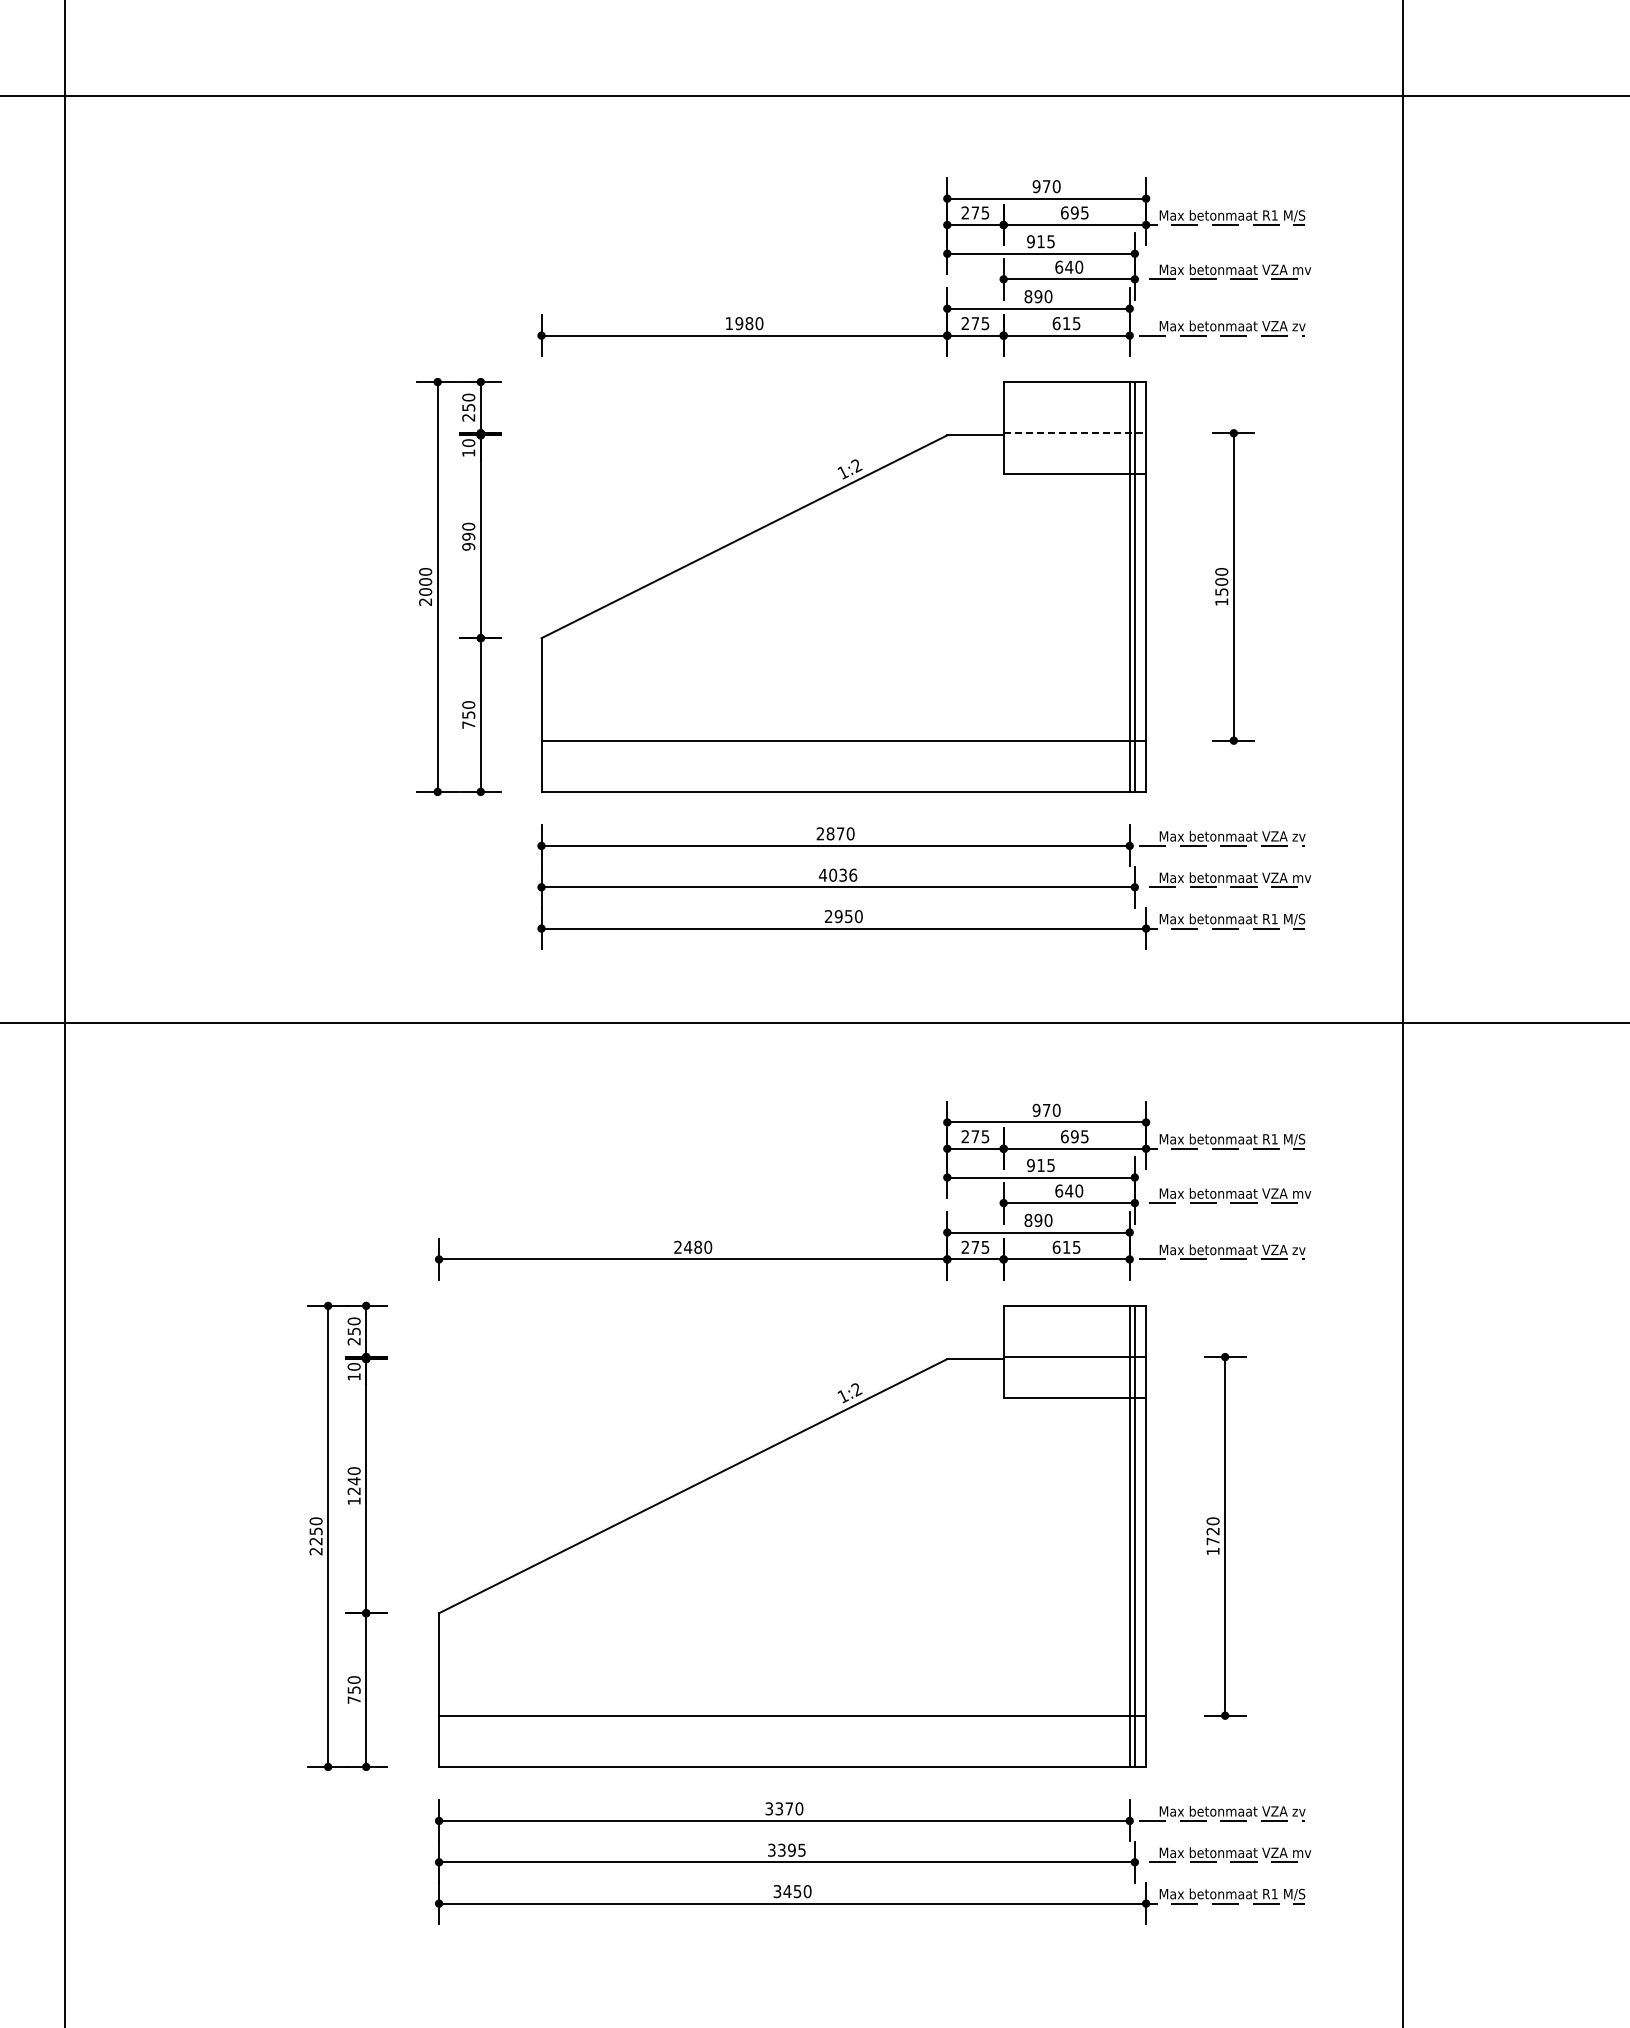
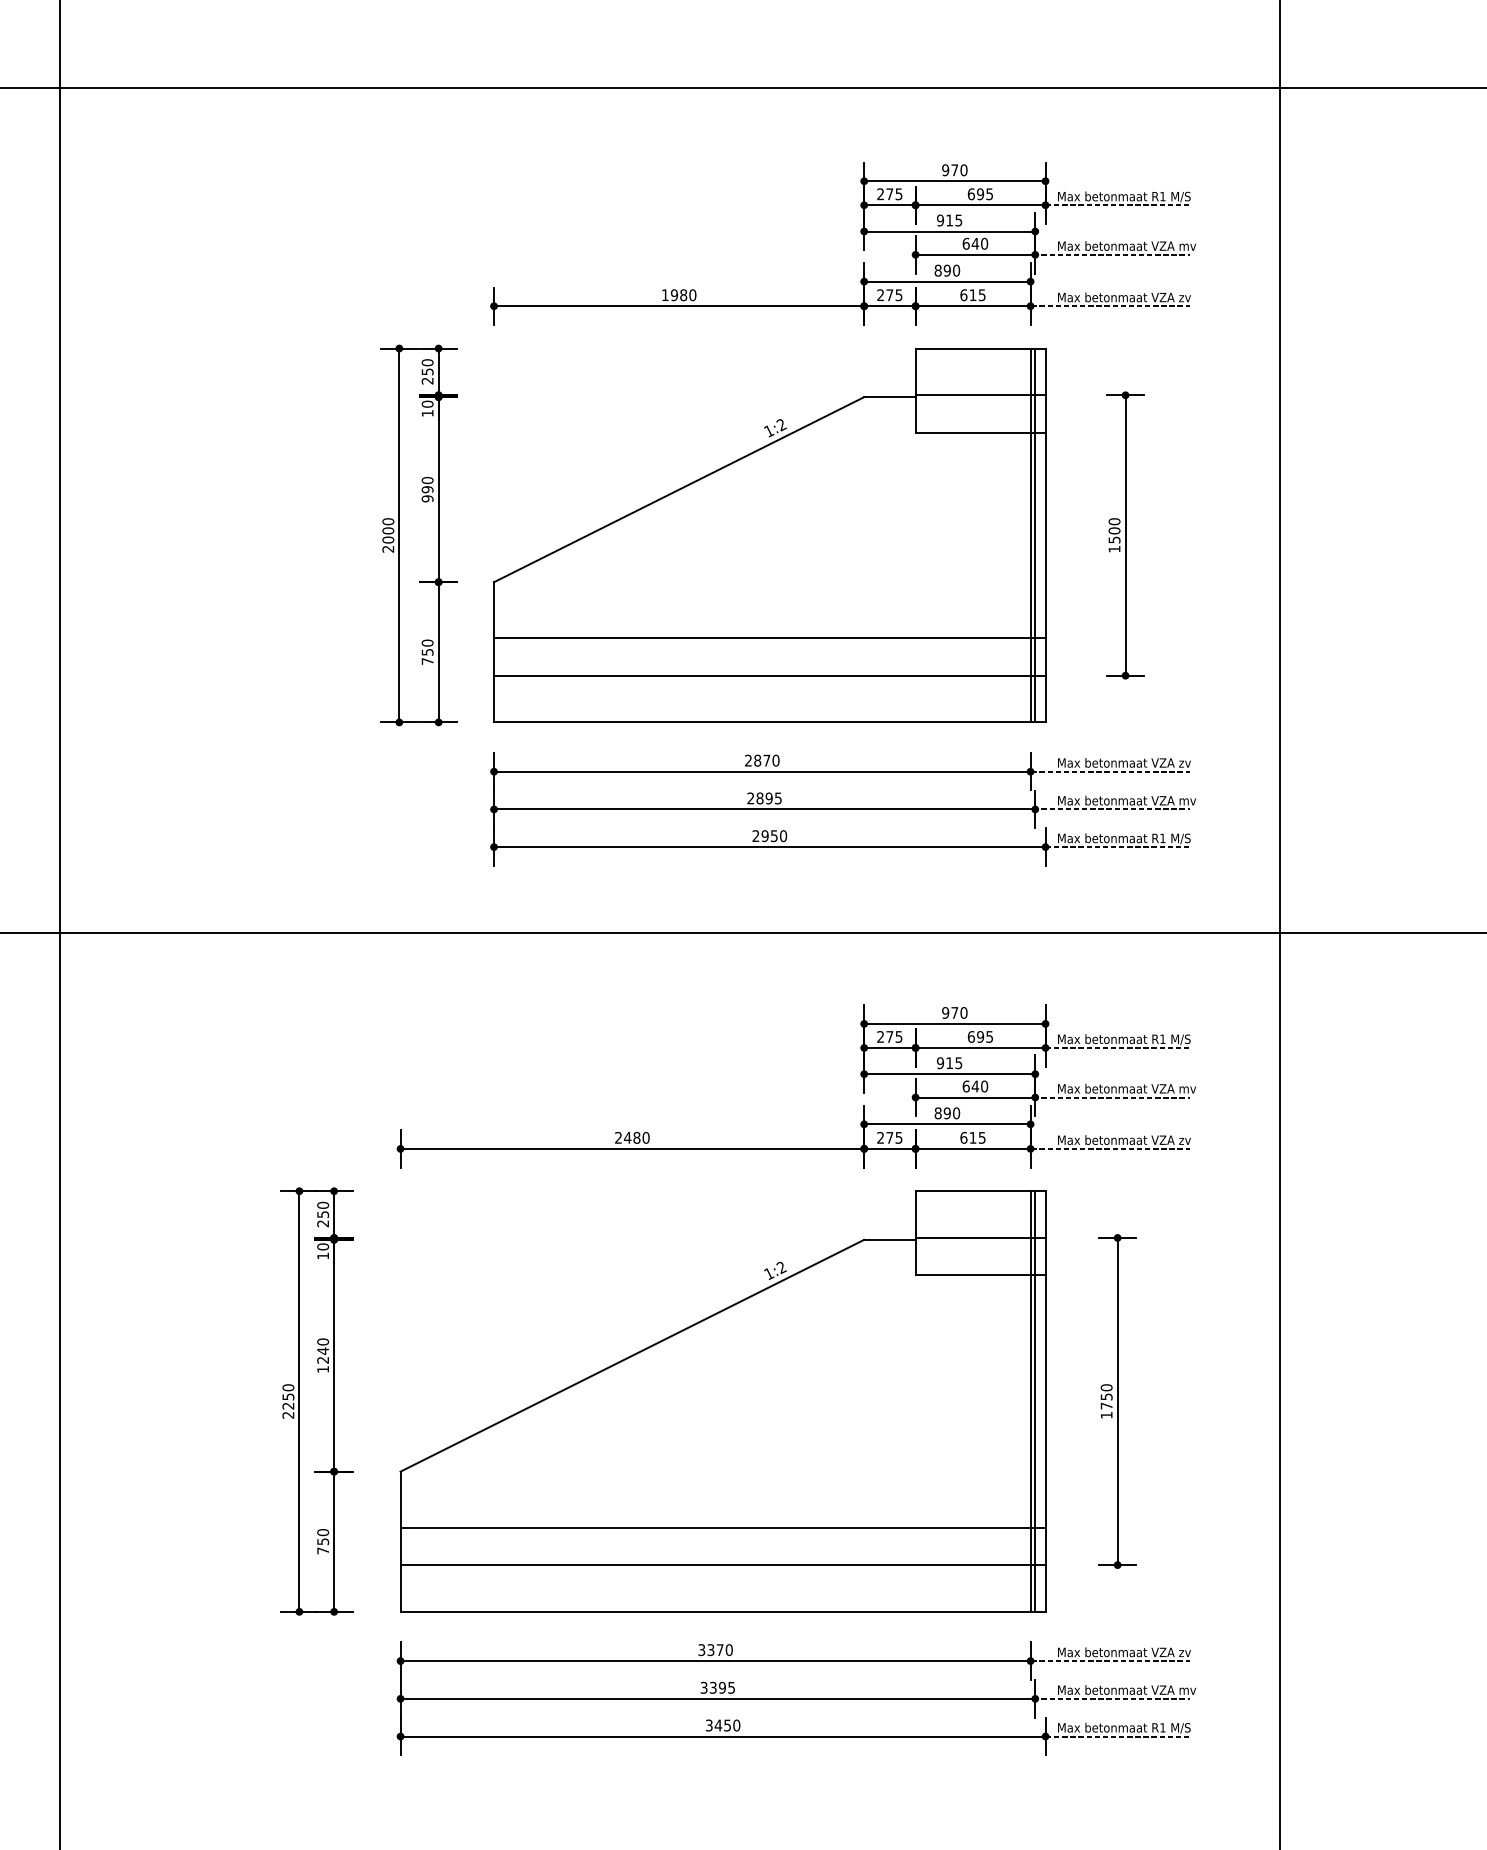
line: (1075, 433) -> (981, 395), dashed -> solid
line: (843, 699) -> (769, 638), added
text: (837, 874) -> (764, 797), 4036 -> 2895
text: (1212, 1531) -> (1106, 1397), 1720 -> 1750
line: (792, 1674) -> (722, 1527), added

